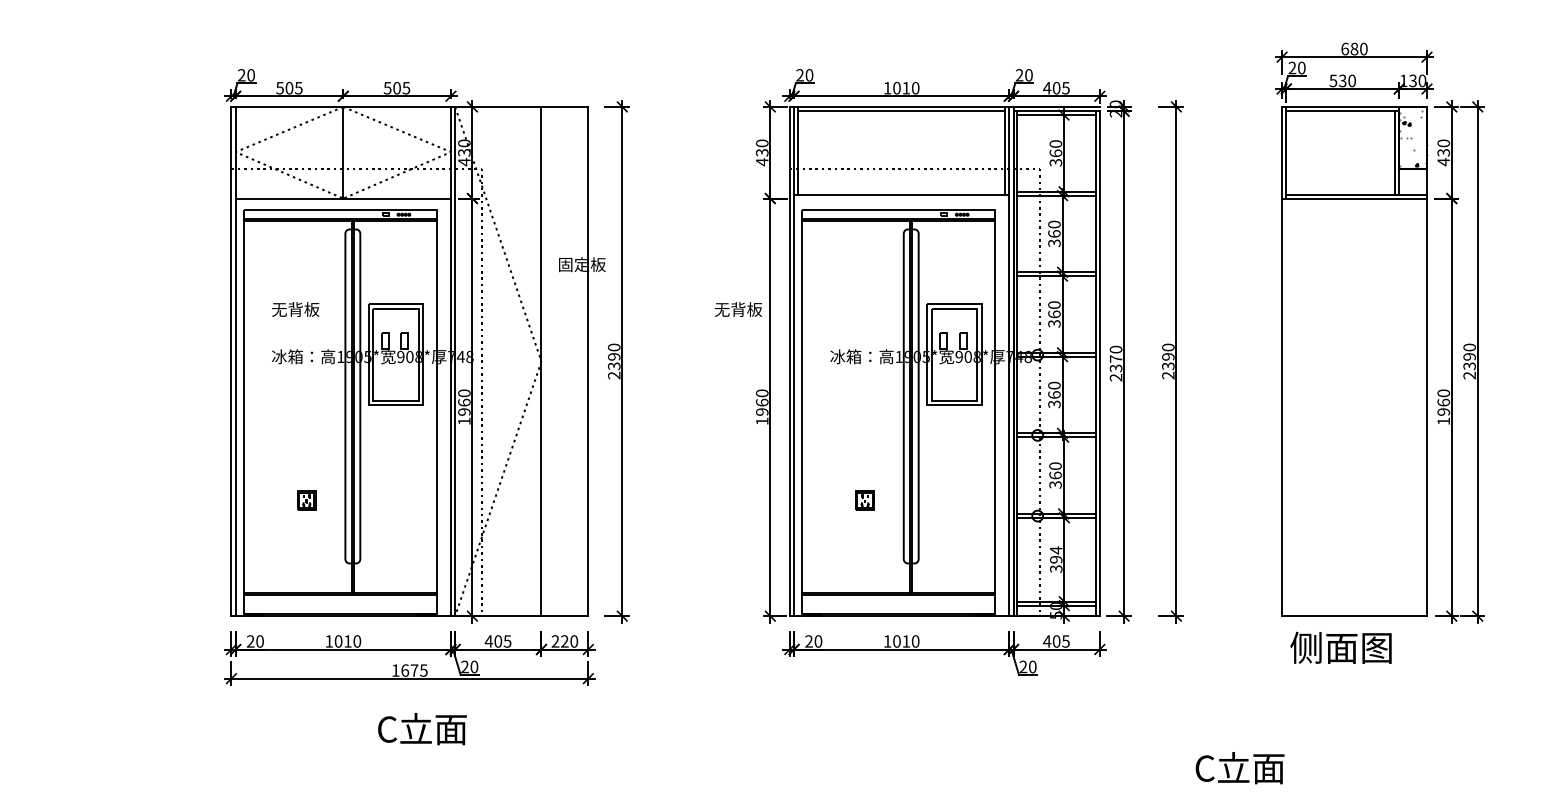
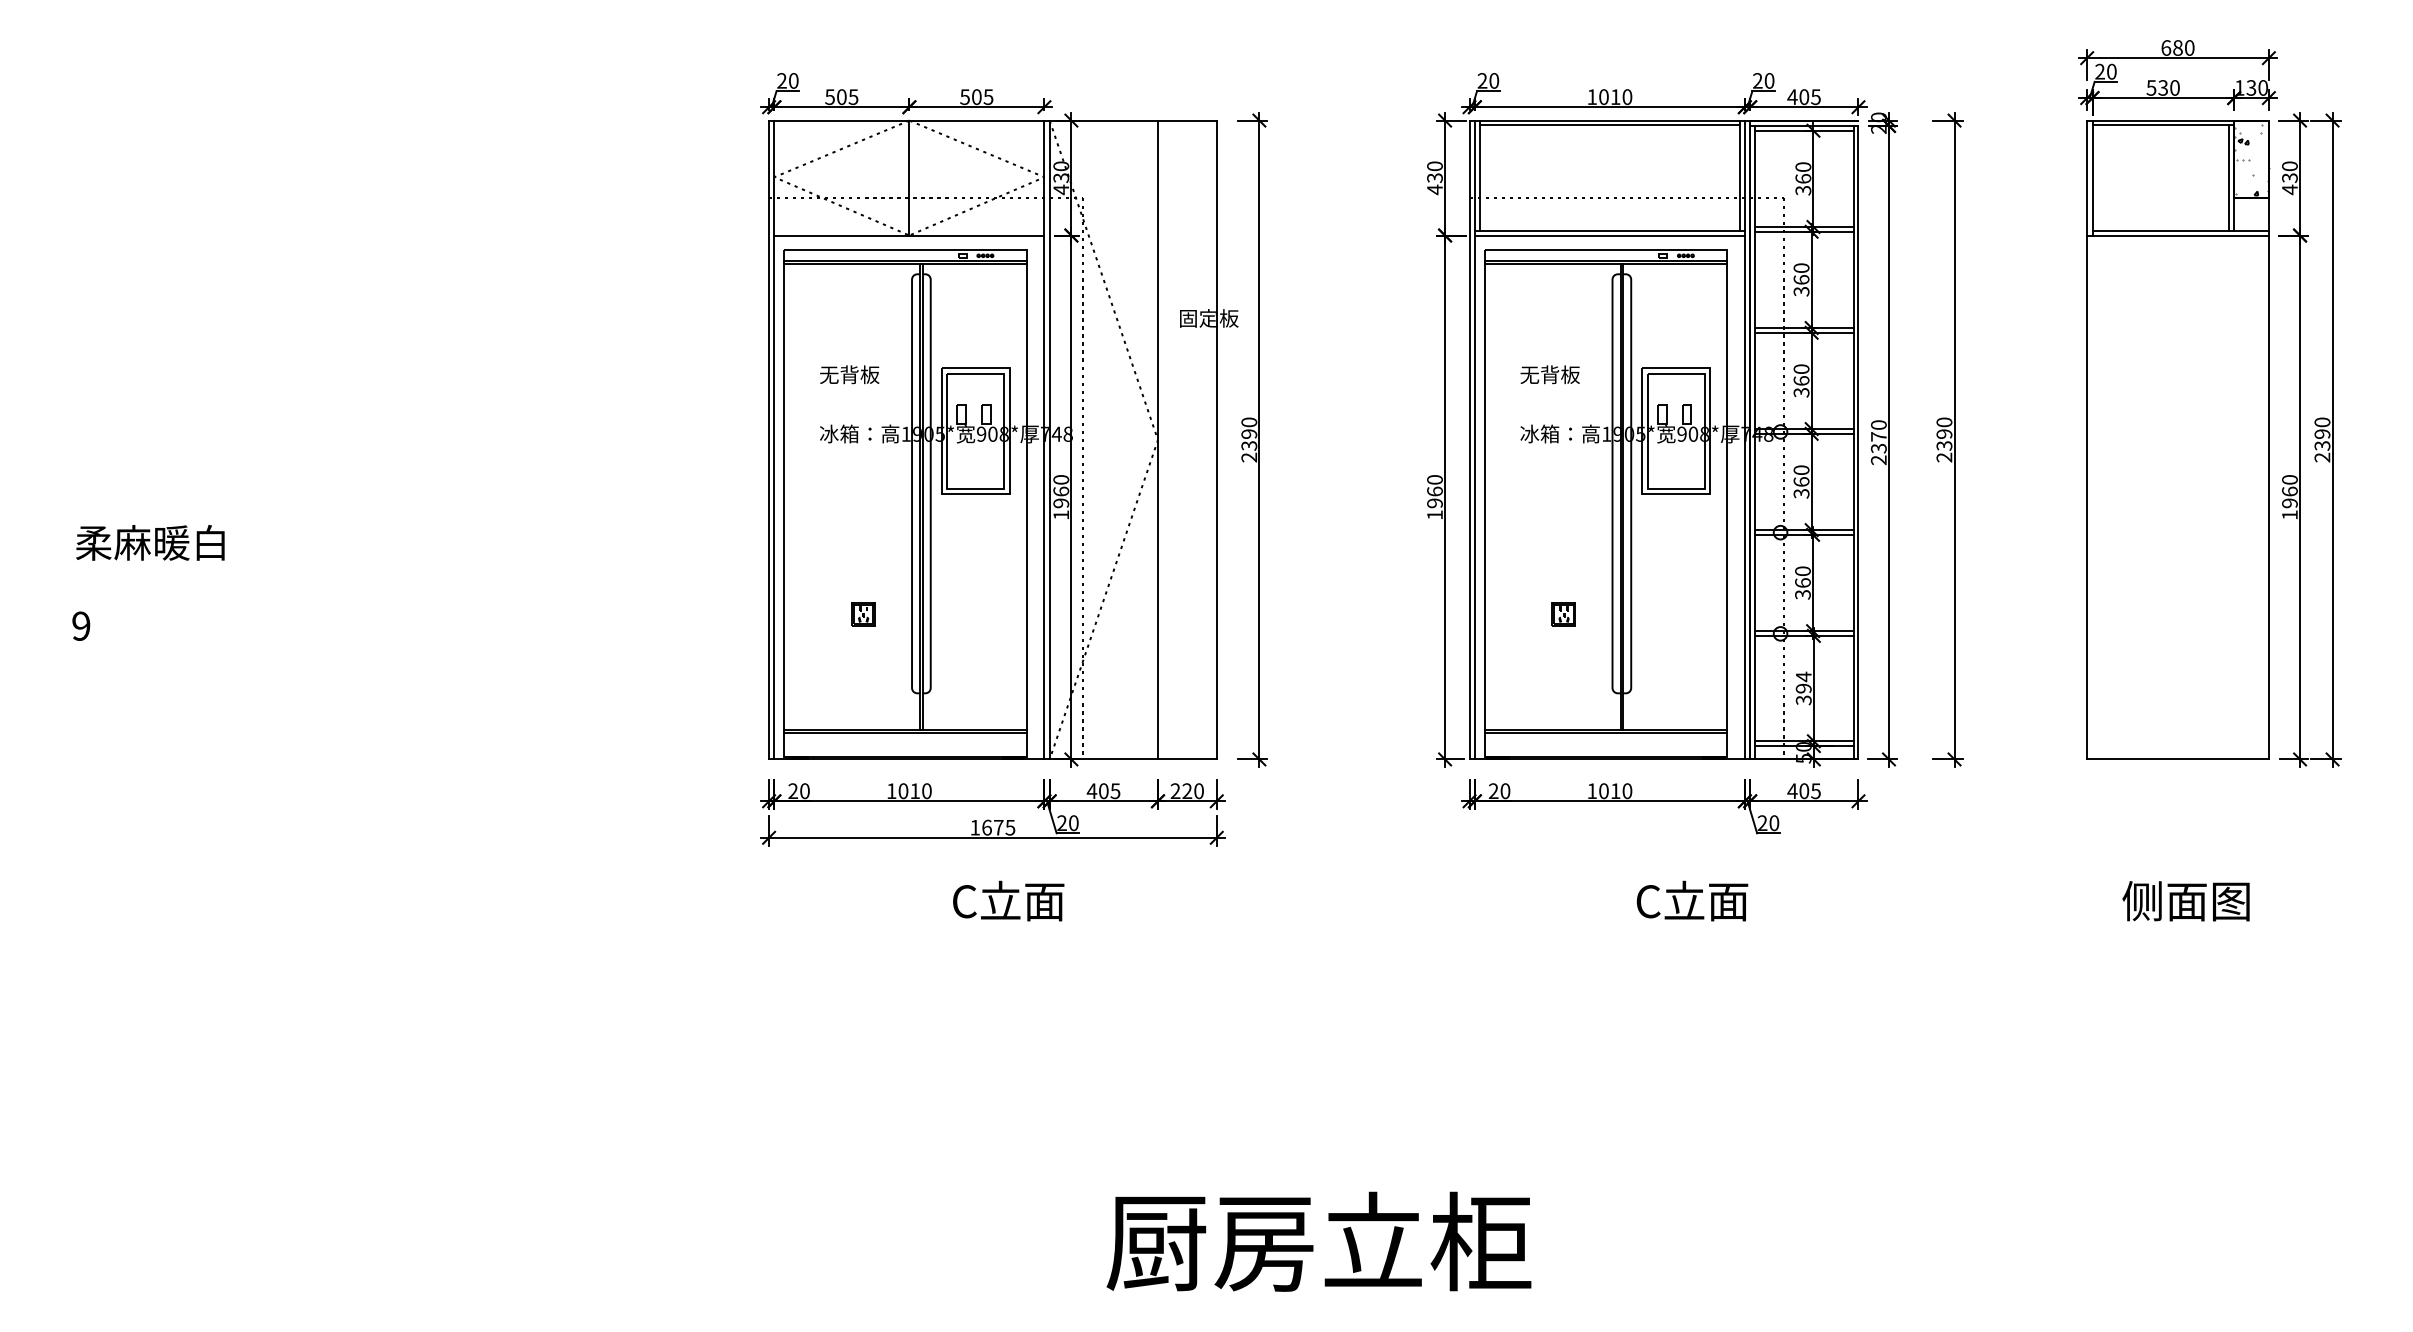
line: (901, 198) -> (1609, 235), added
text: (737, 309) -> (1549, 374), moved
text: (1340, 648) -> (2185, 901), moved
text: (1240, 767) -> (1692, 900), moved

